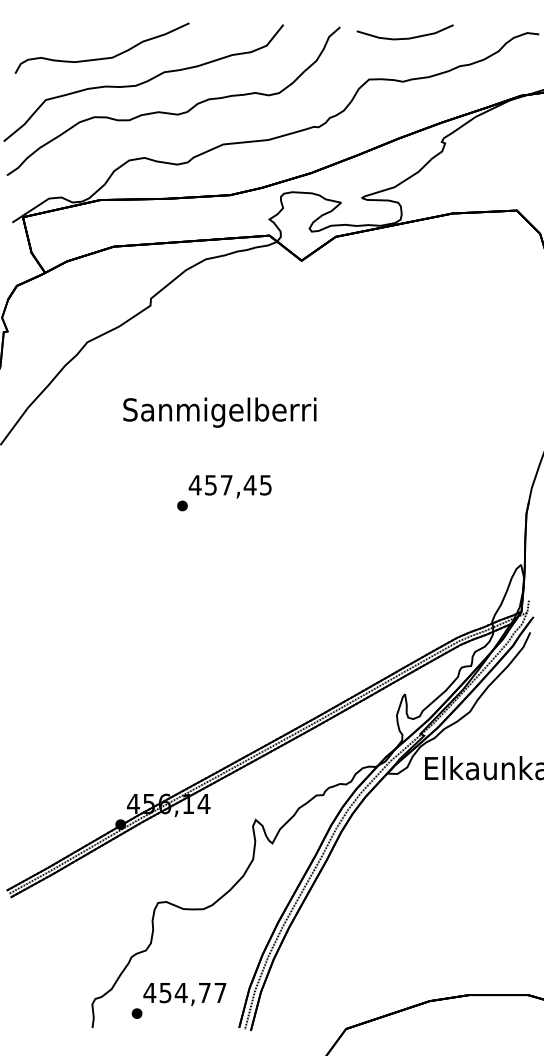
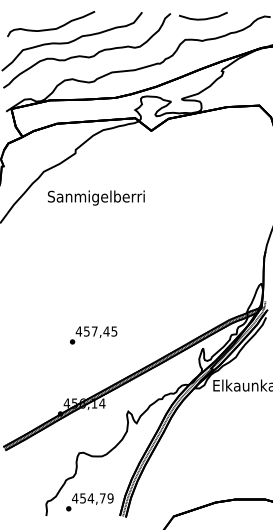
text: (220, 411) -> (96, 197), moved
text: (224, 493) -> (93, 335), moved
text: (220, 993) -> (110, 498), 454,77 -> 454,79

